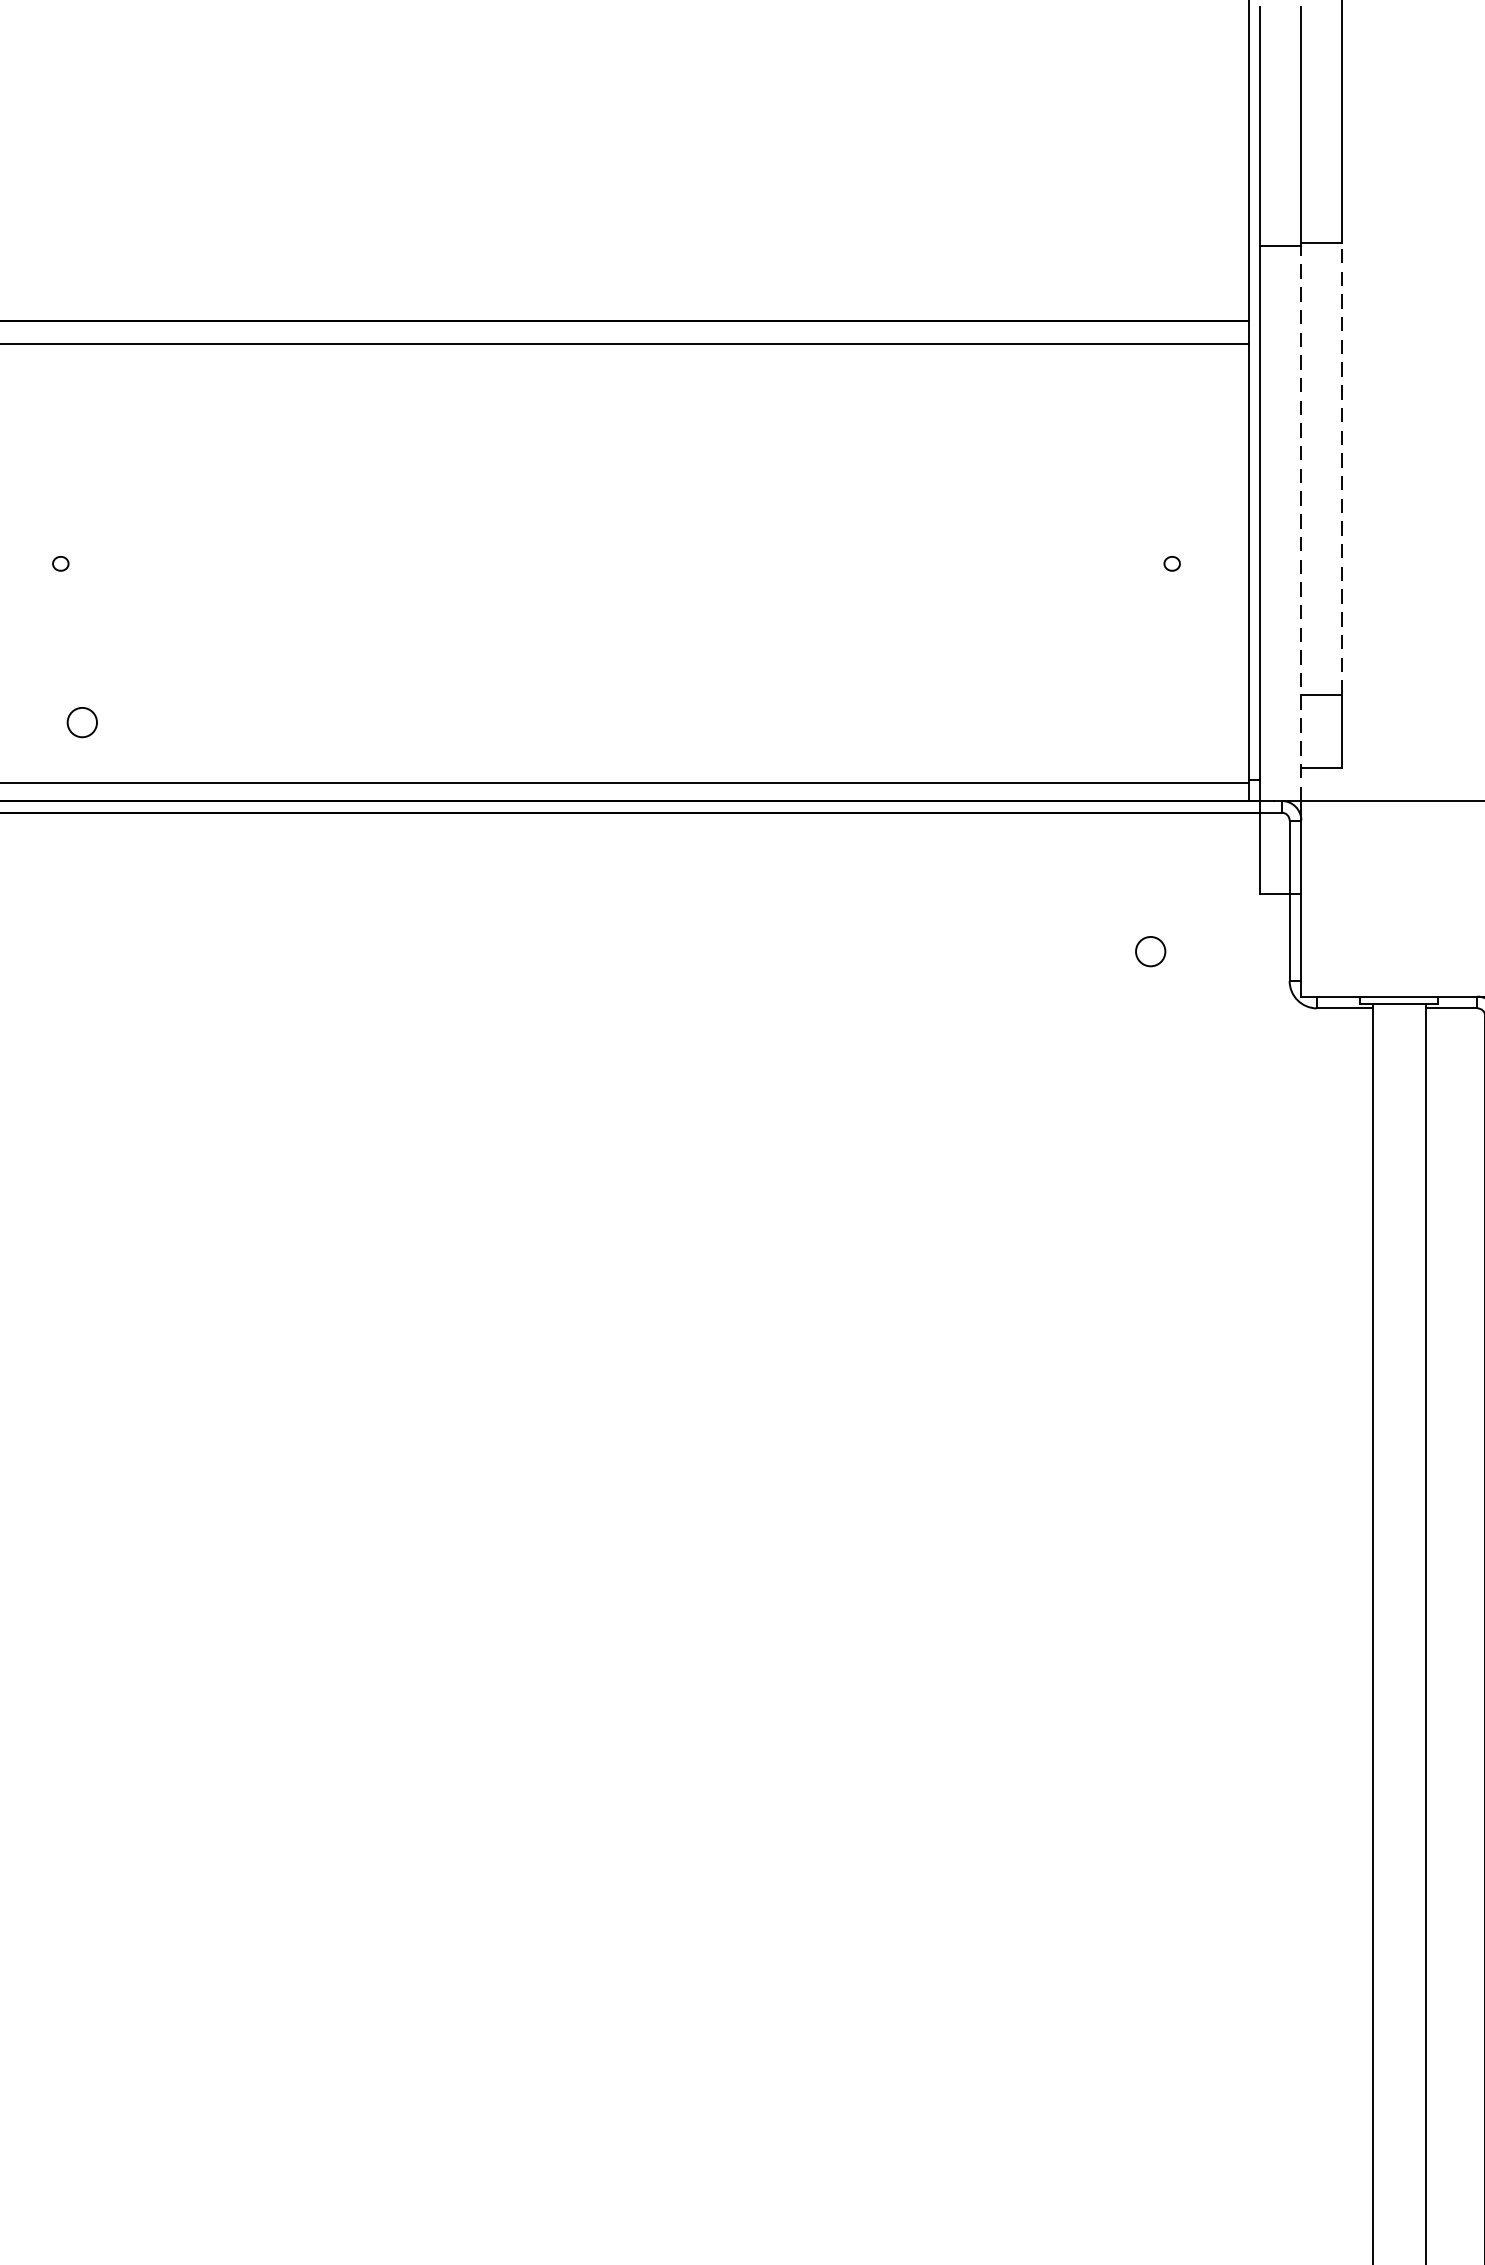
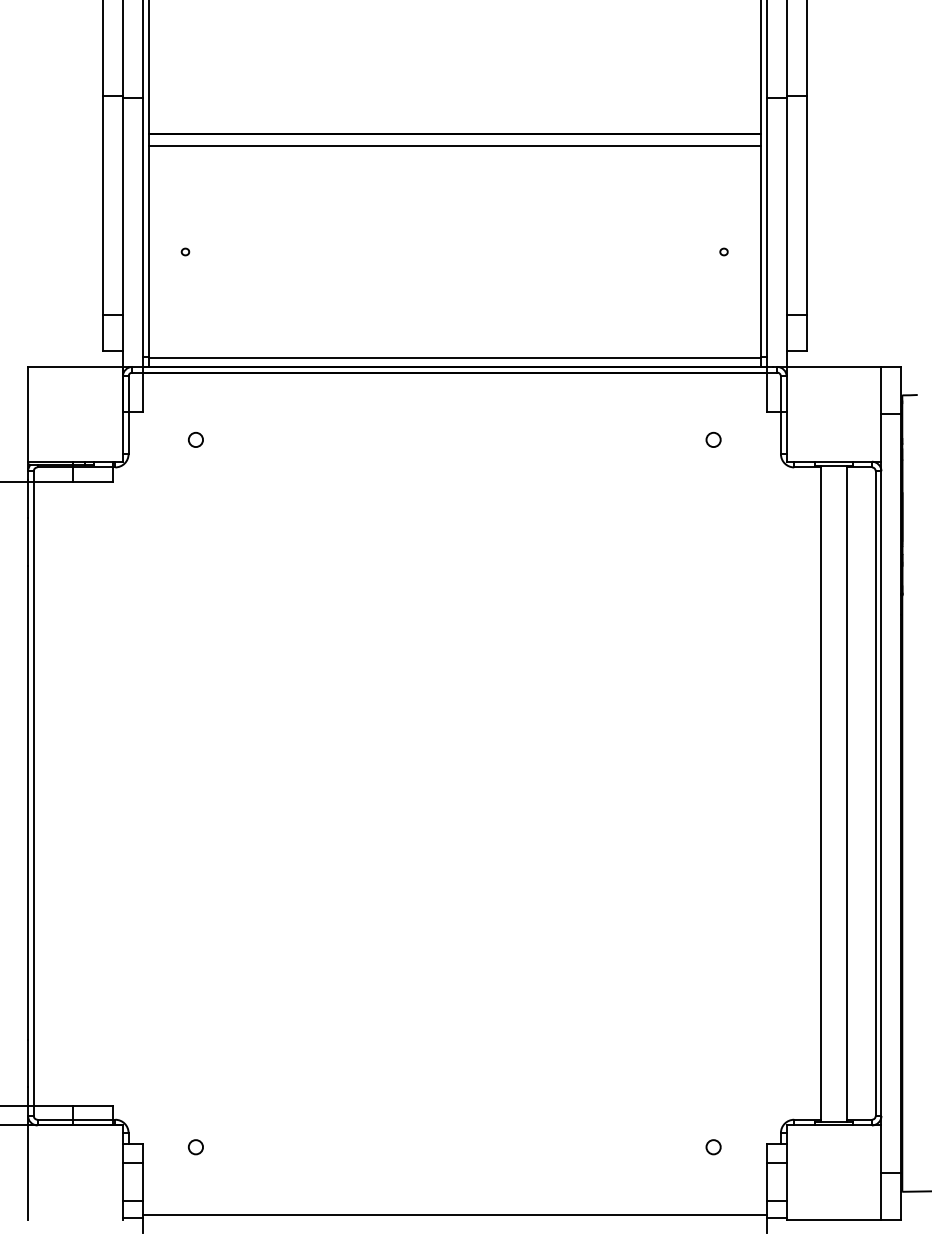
line: (1342, 467) -> (806, 205), dashed -> solid
line: (1301, 523) -> (786, 232), dashed -> solid
circle: (81, 721) -> (195, 439), moved

